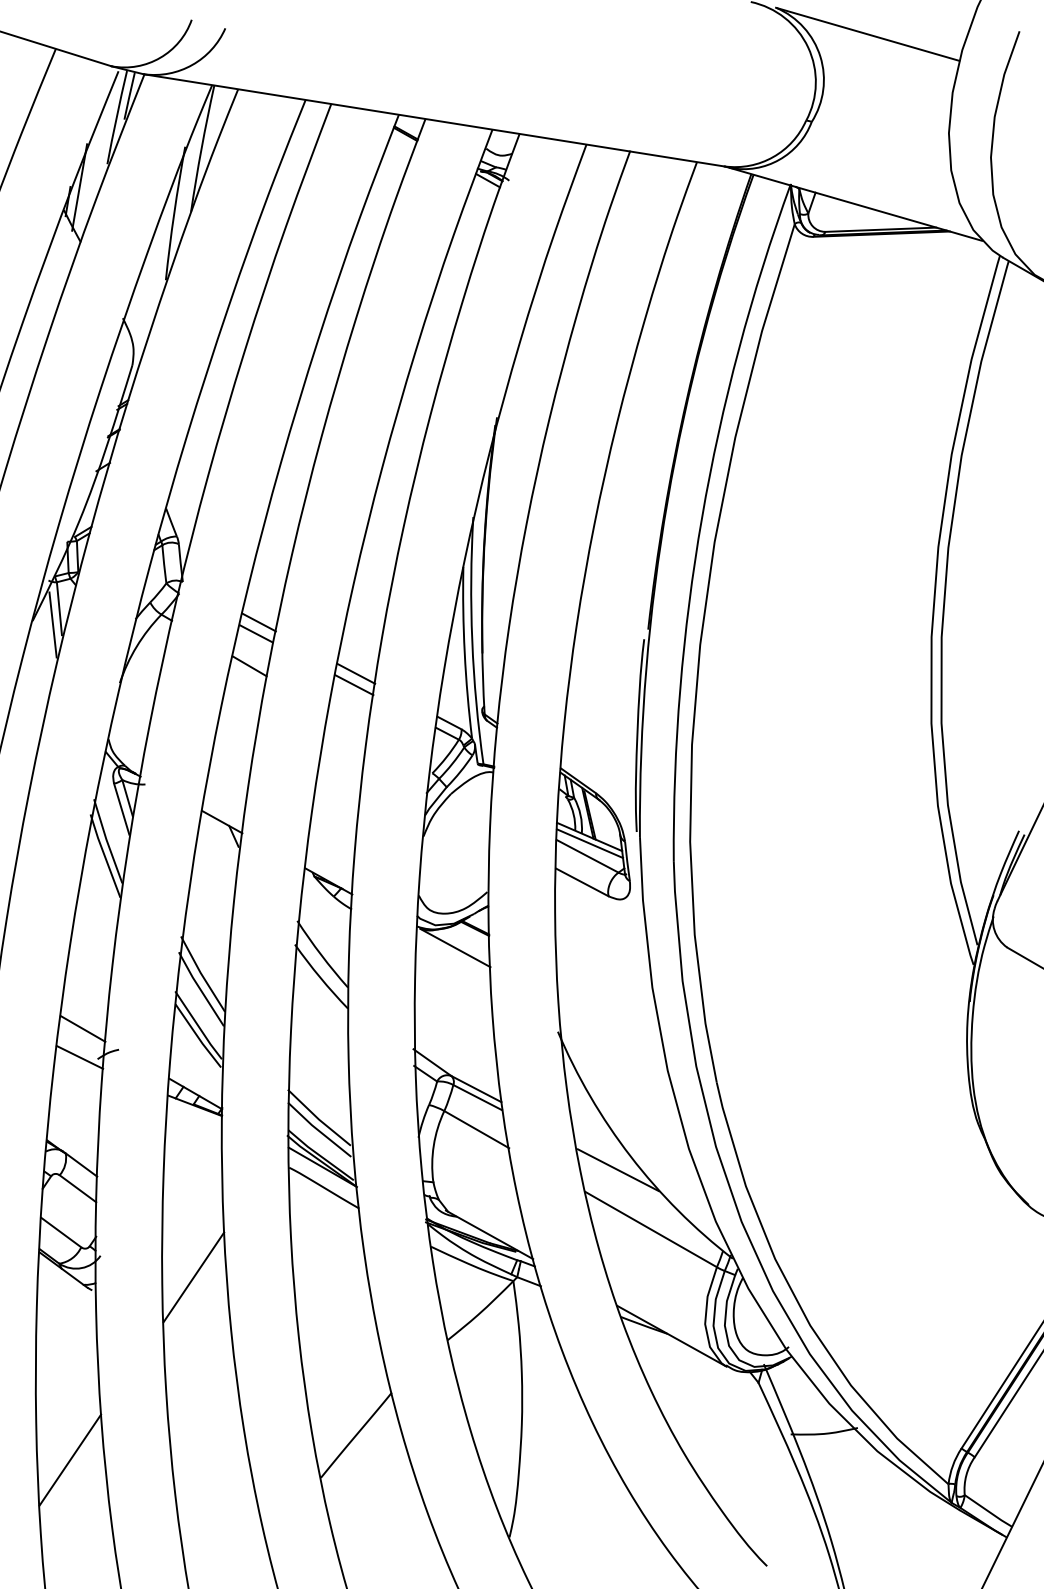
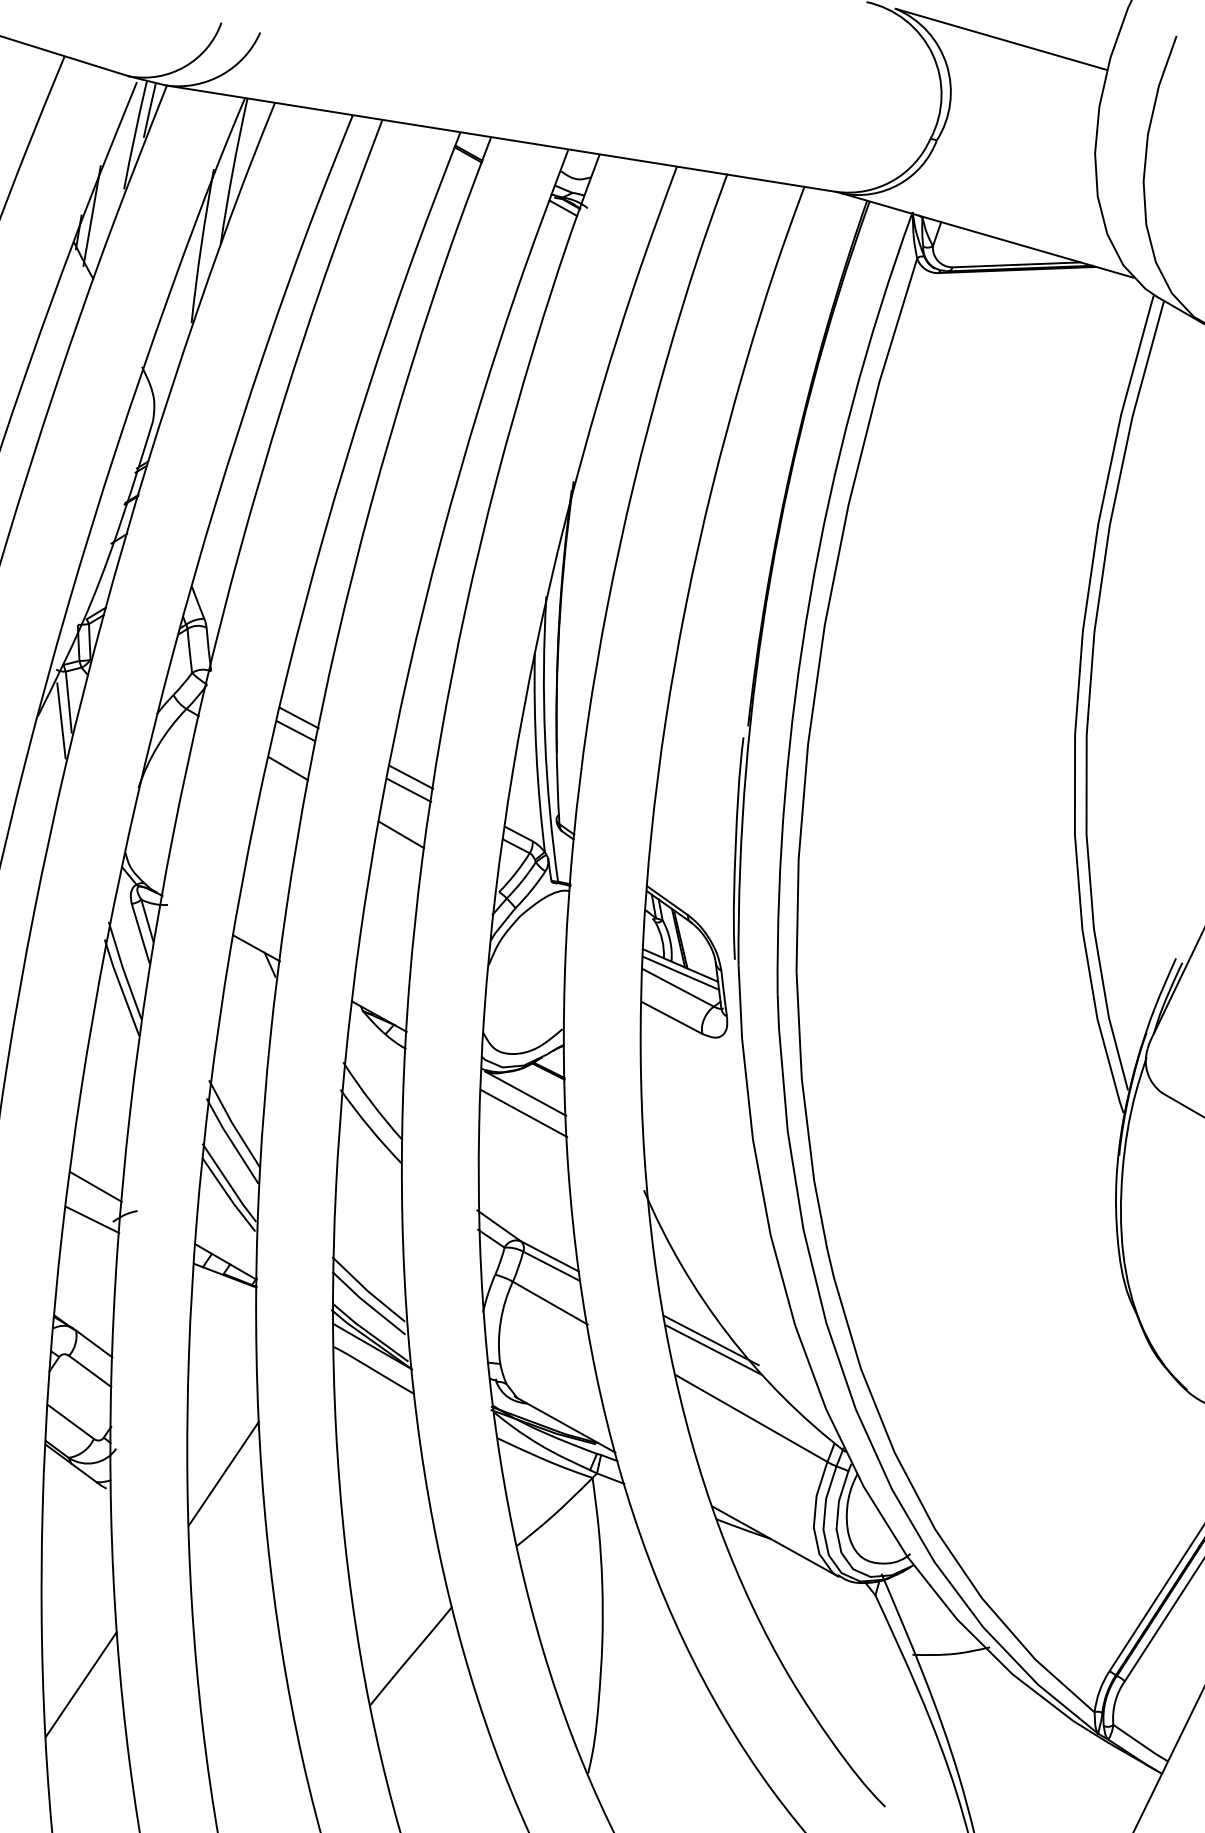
line: (347, 723) -> (401, 834), added
line: (453, 964) -> (523, 1112), added
line: (616, 1161) -> (711, 1340), added

